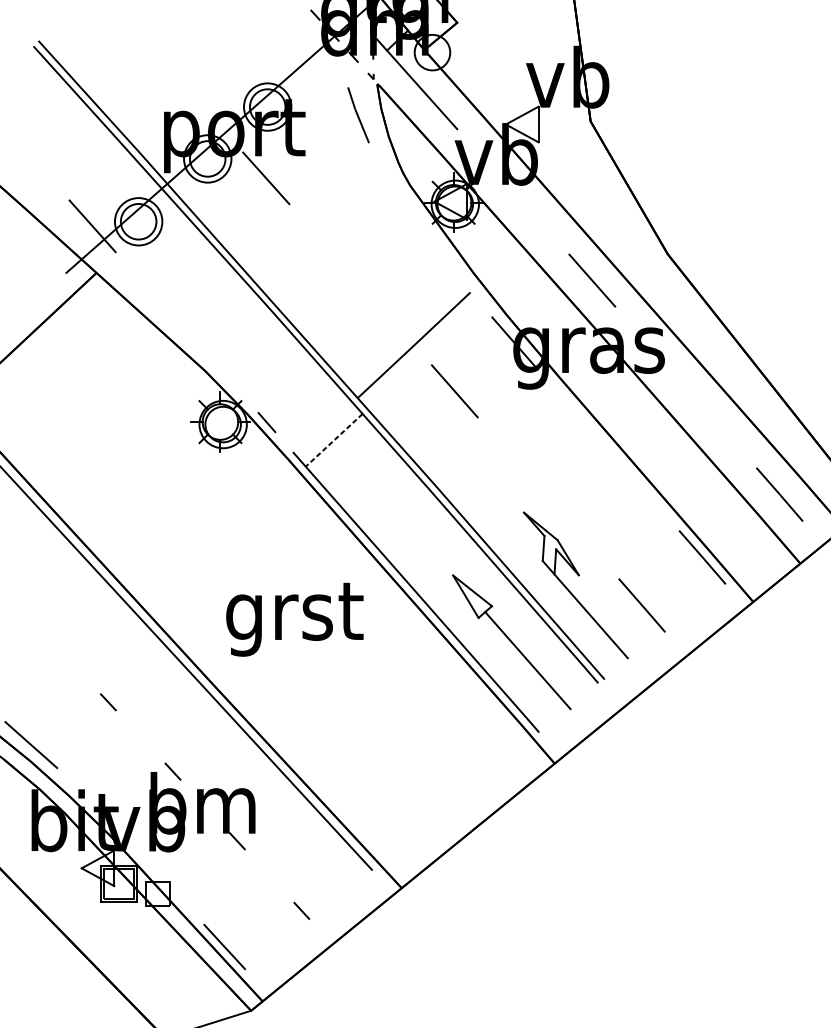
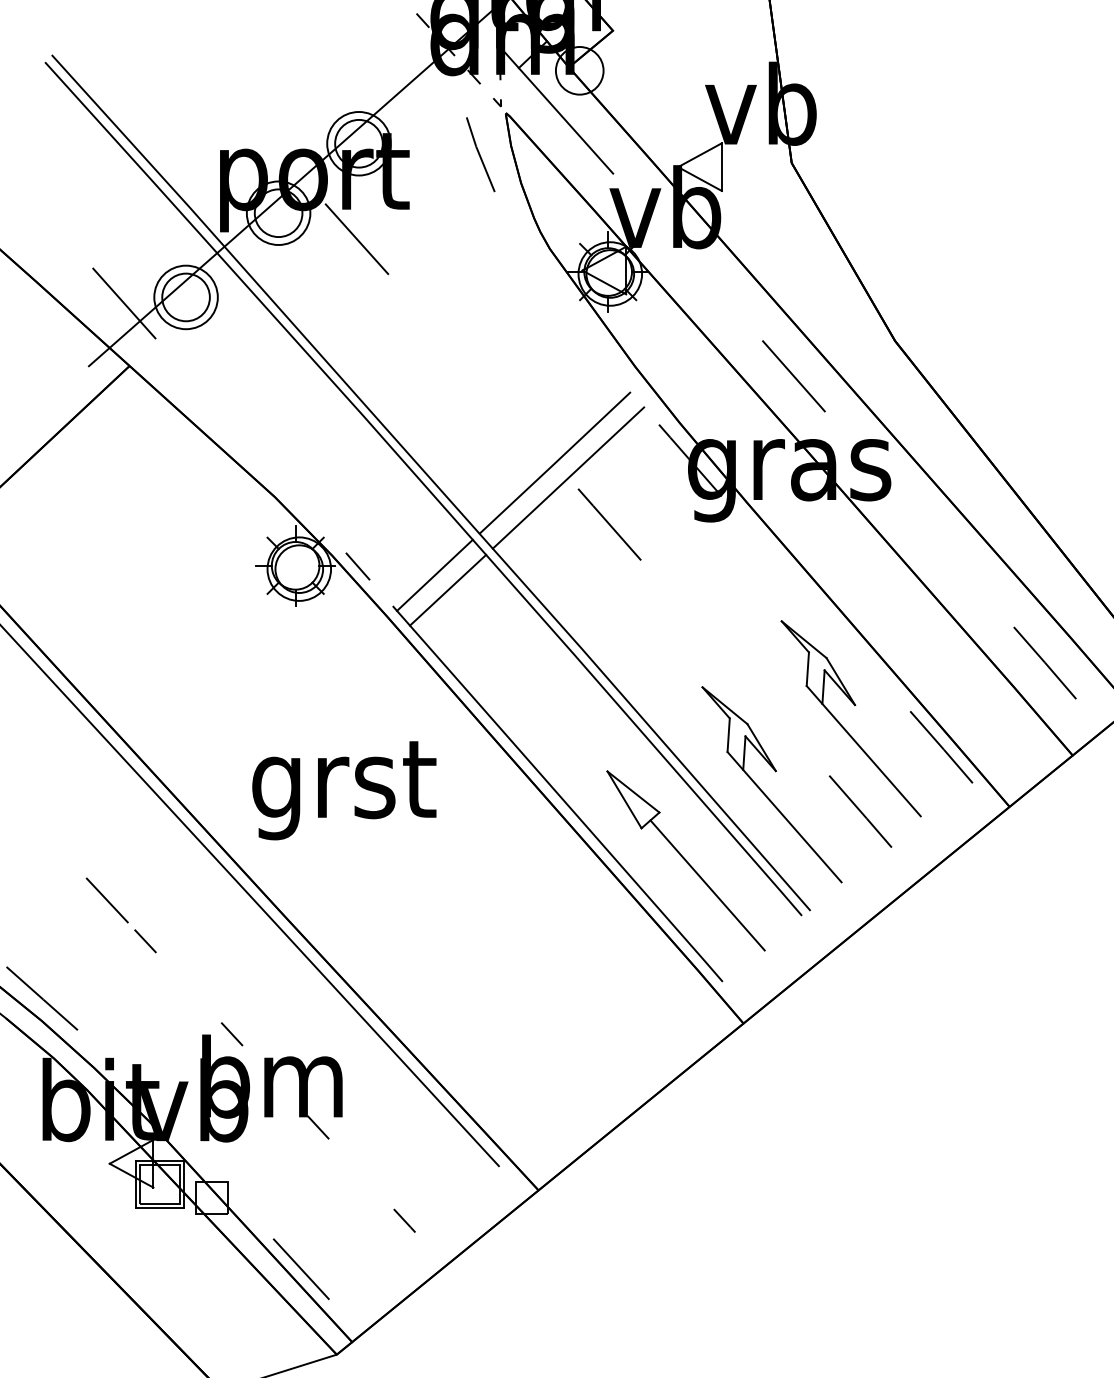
line: (424, 356) -> (568, 477), added
line: (324, 428) -> (434, 574), added
line: (334, 440) -> (448, 590), dashed -> solid
part: (628, 541) -> (842, 725), added
text: (294, 619) -> (344, 790), moved
line: (79, 671) -> (106, 900), added

